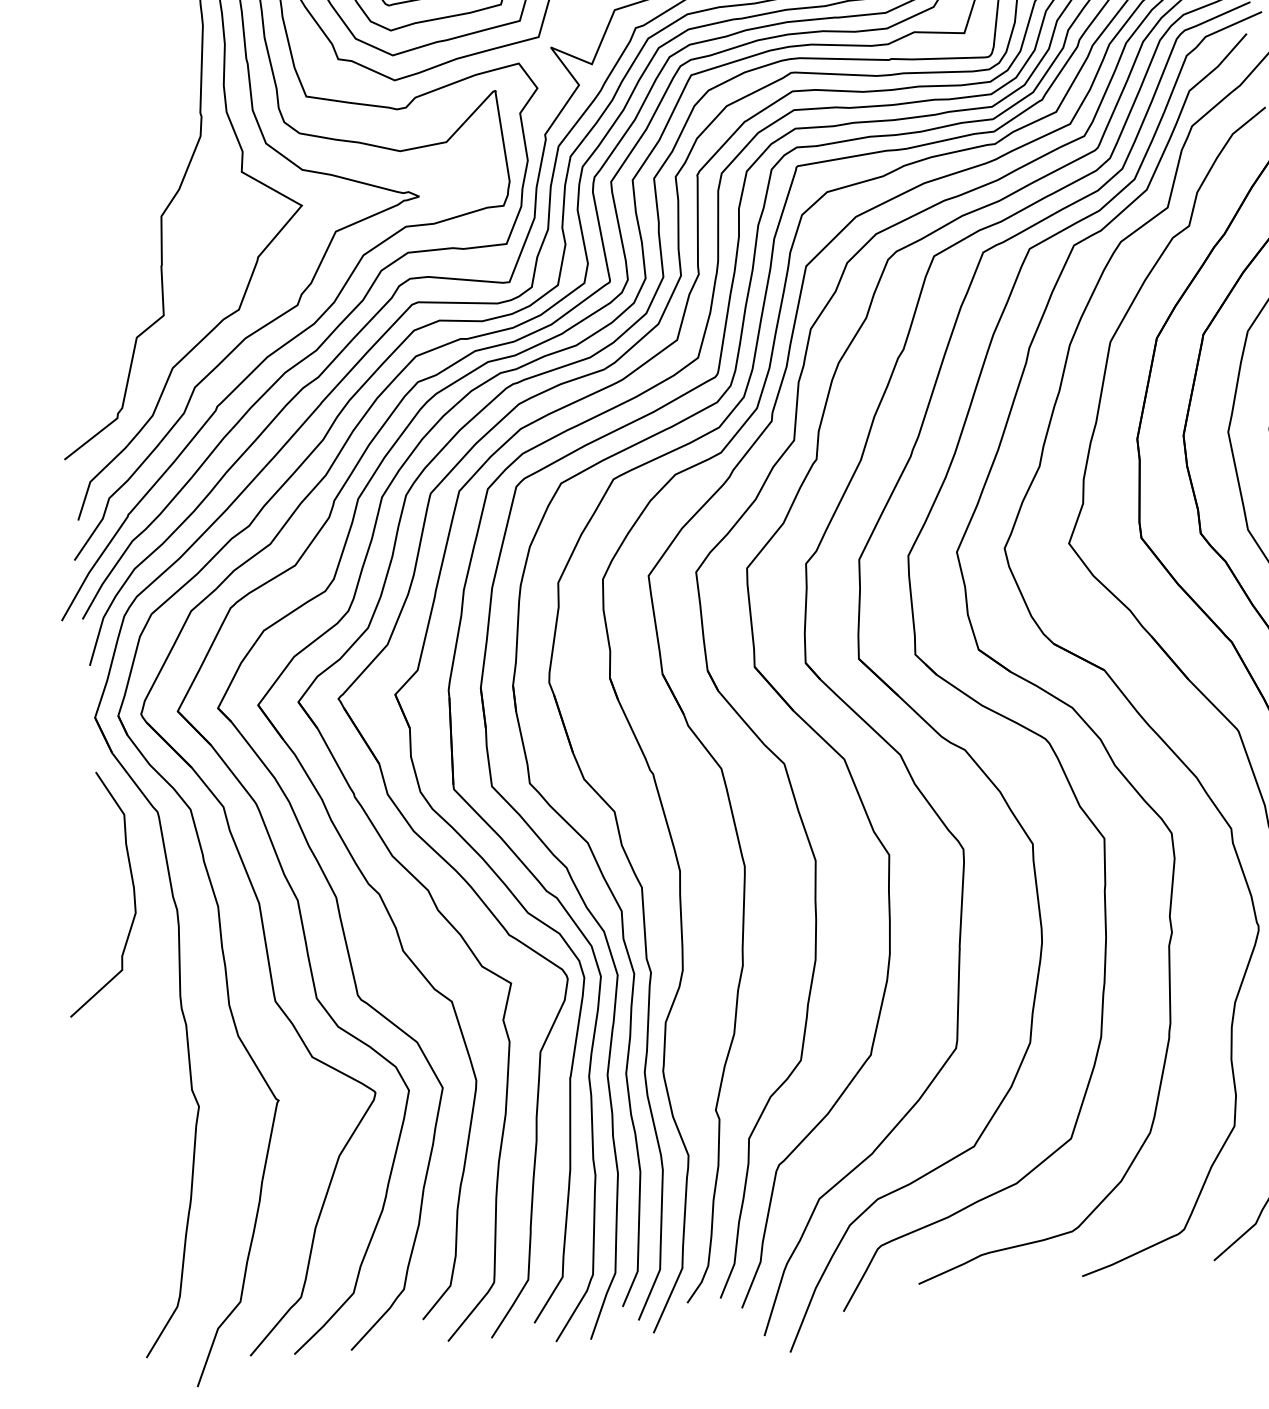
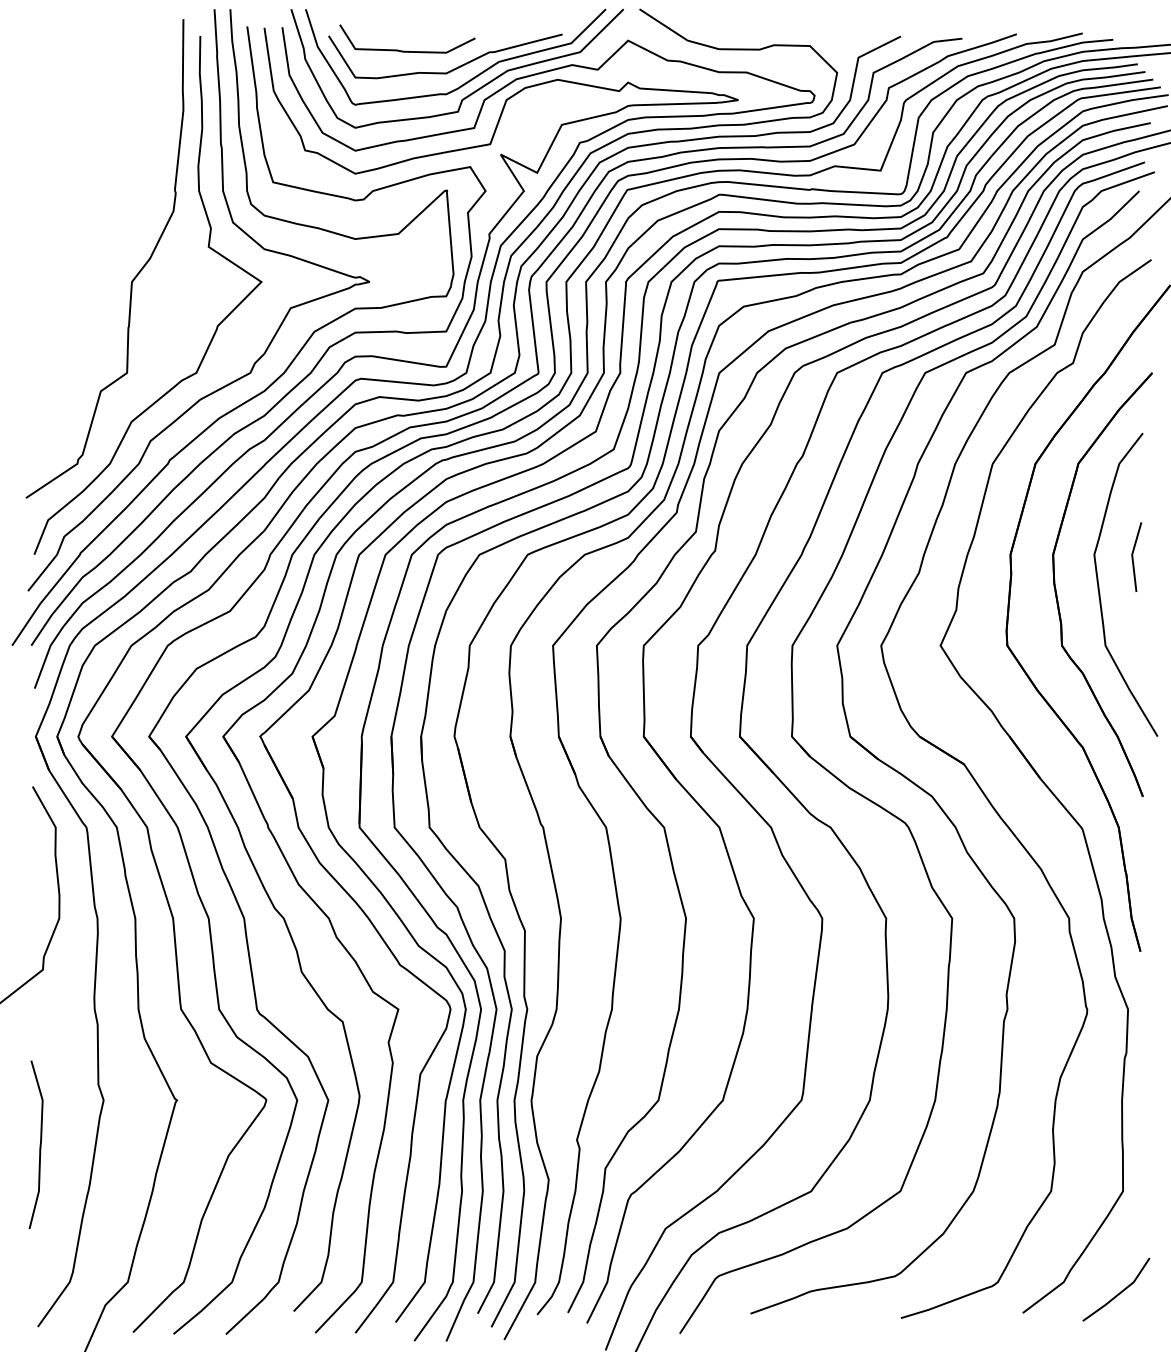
curve: (133, 1159) -> (39, 1144), added

